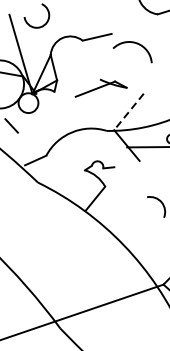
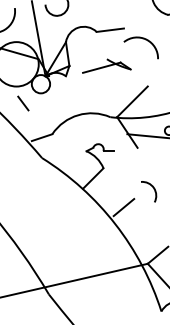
part: (100, 86) -> (106, 65), moved
line: (128, 111) -> (132, 101), dashed -> solid
line: (131, 226) -> (123, 207), added

